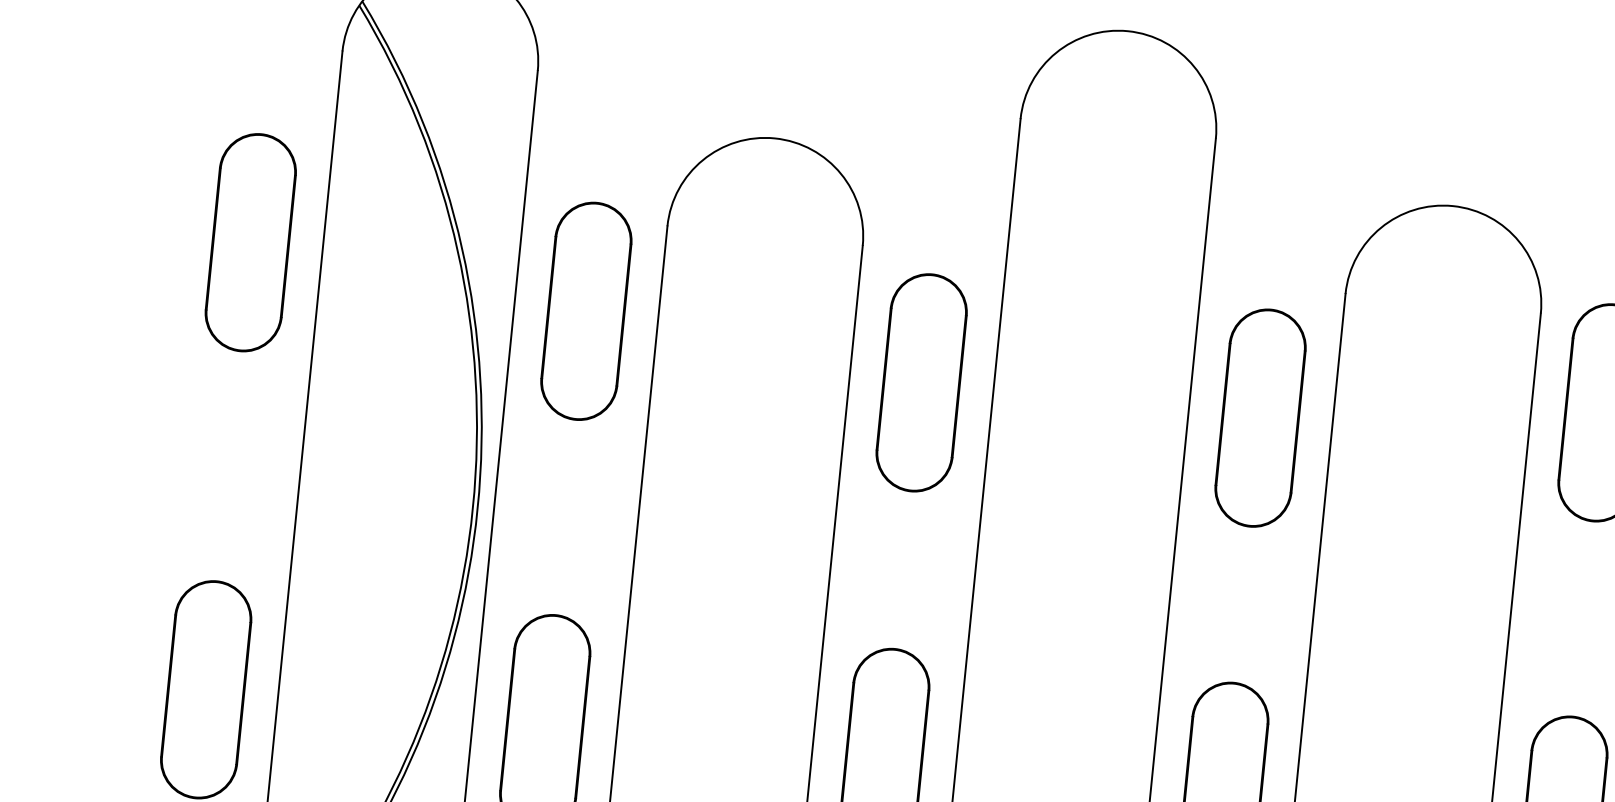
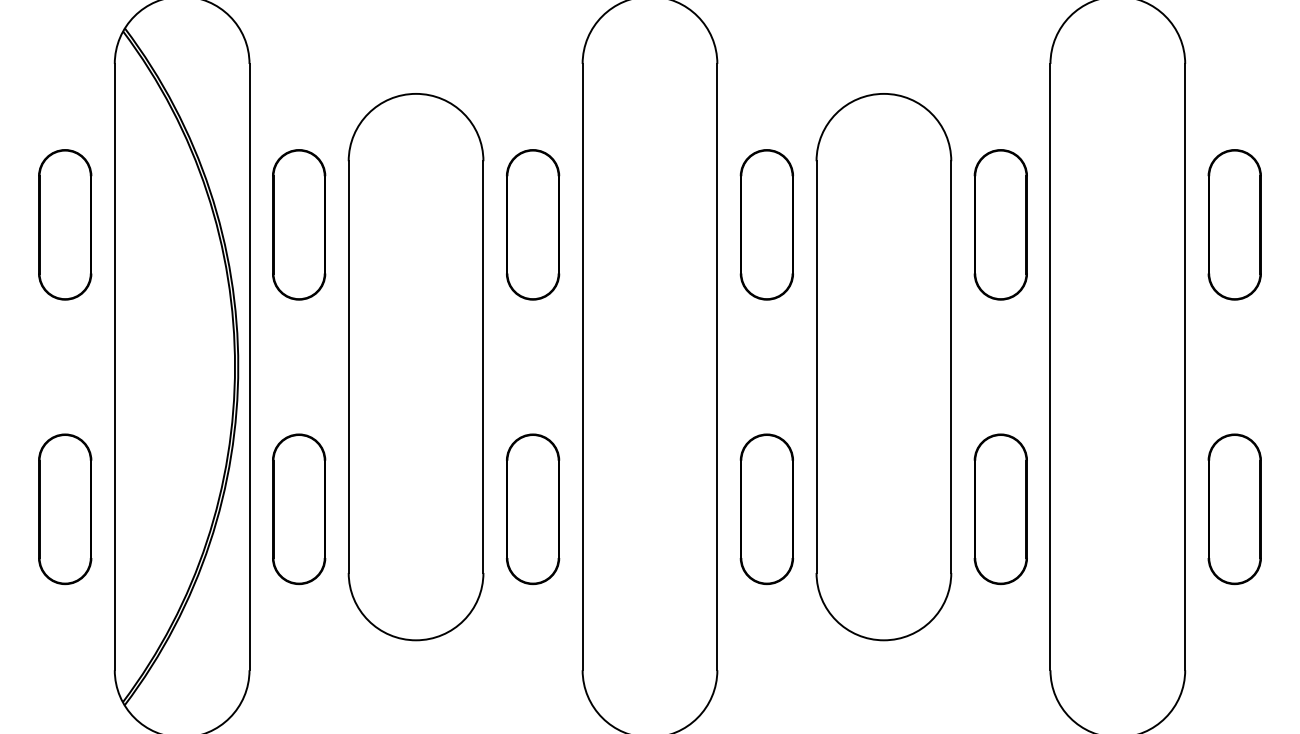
part: (251, 242) -> (65, 224), moved
part: (922, 382) -> (533, 224), moved
part: (1259, 417) -> (766, 224), moved

